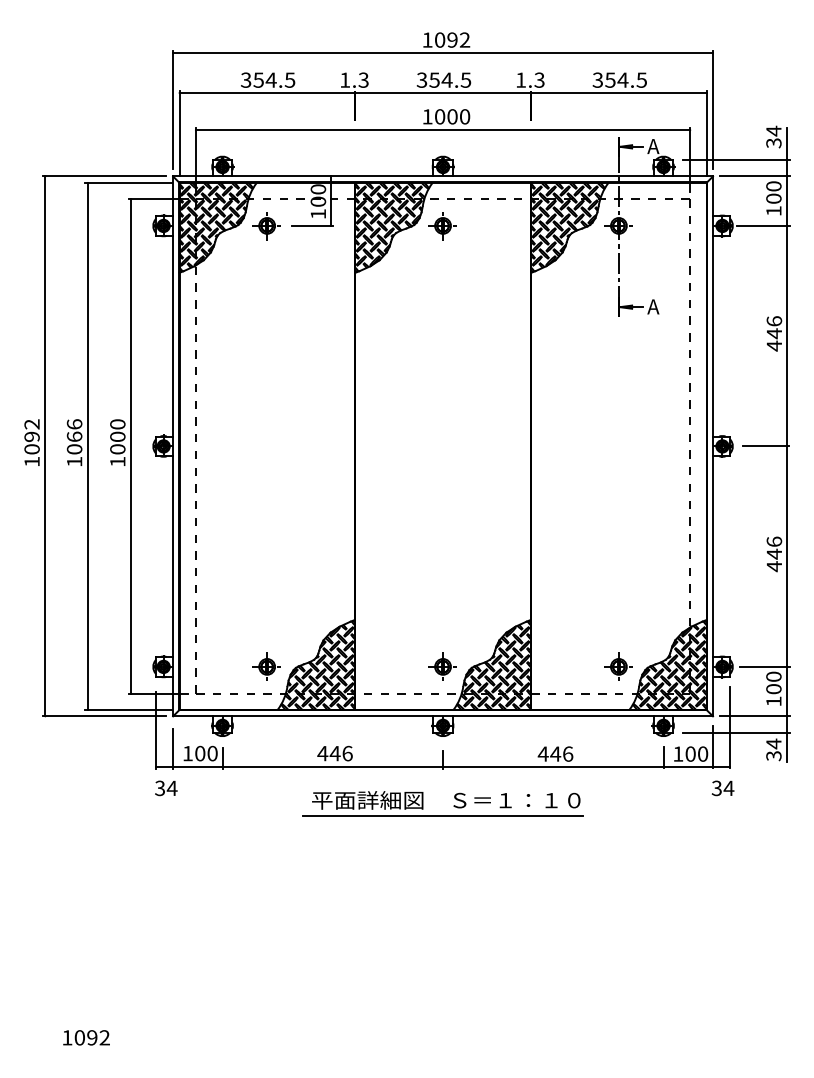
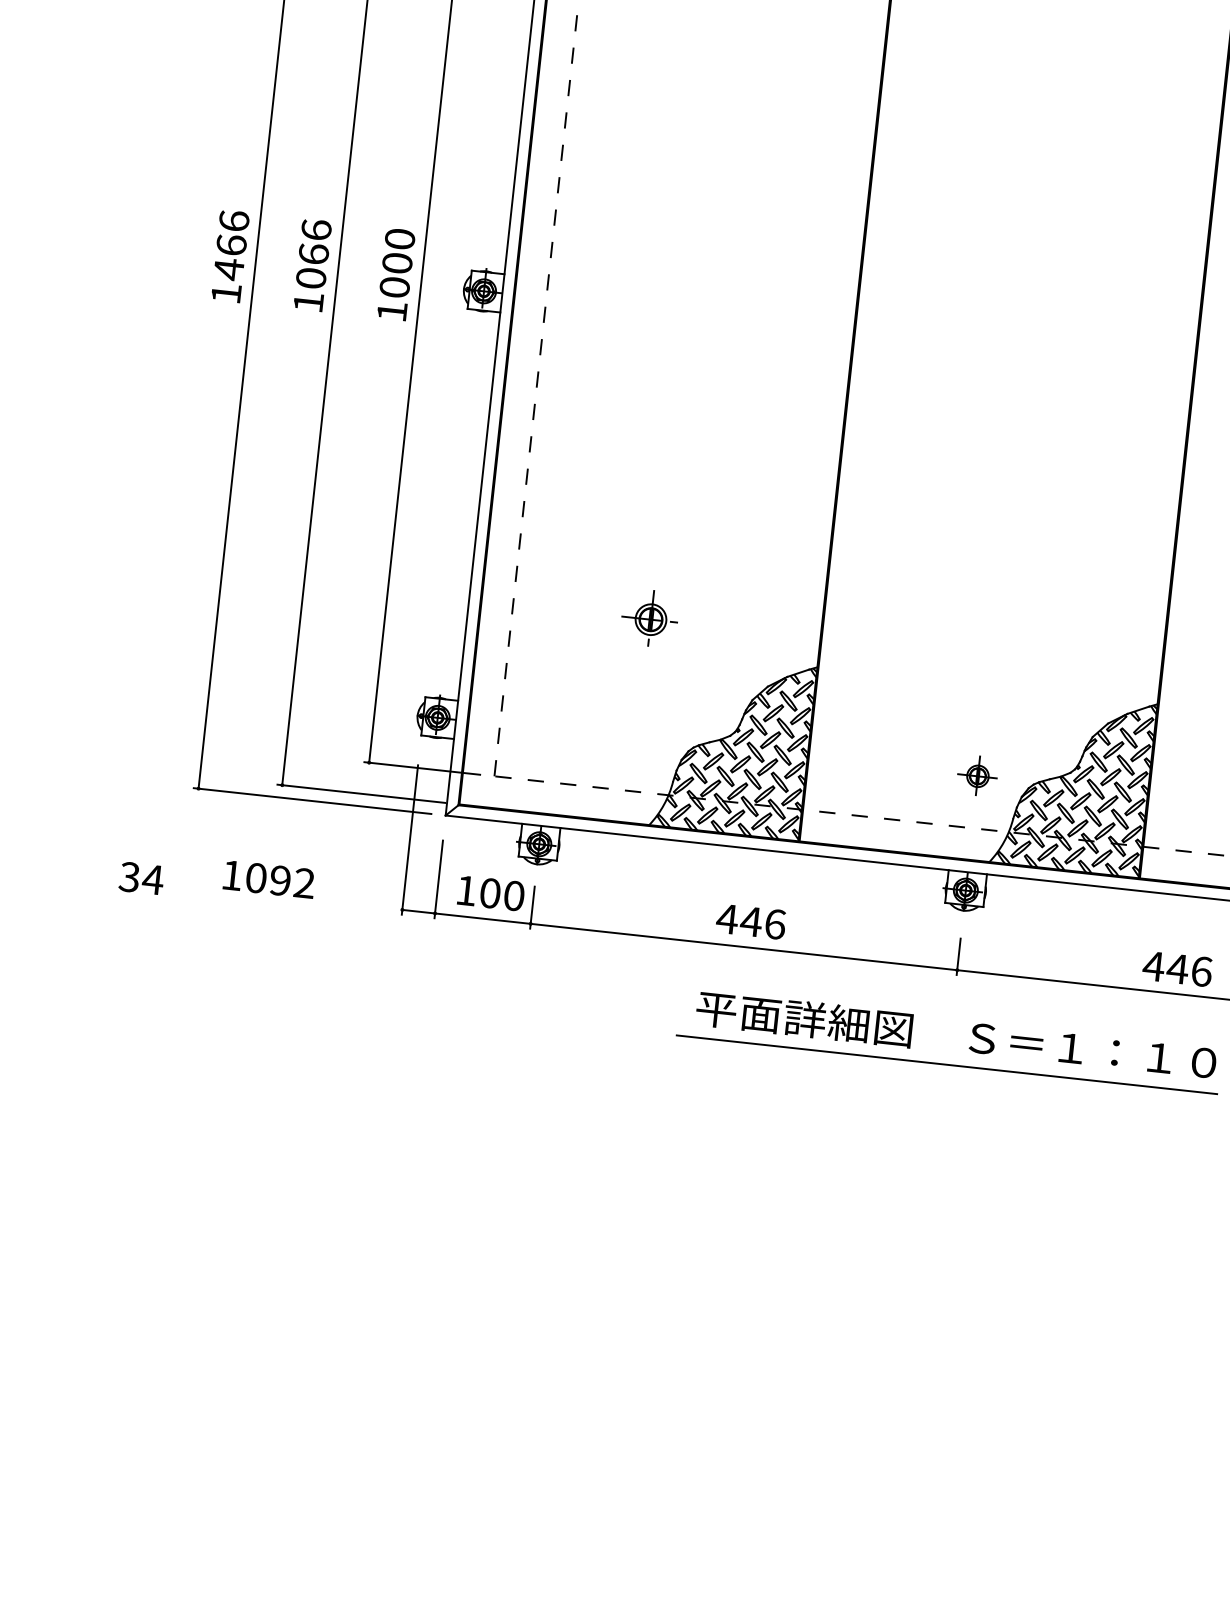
text: (31, 437) -> (230, 246), 1092 -> 1466
part: (266, 666) -> (649, 618), moved
part: (442, 666) -> (977, 775), size x0.7
text: (166, 788) -> (142, 878), moved
text: (86, 1037) -> (269, 878), moved

